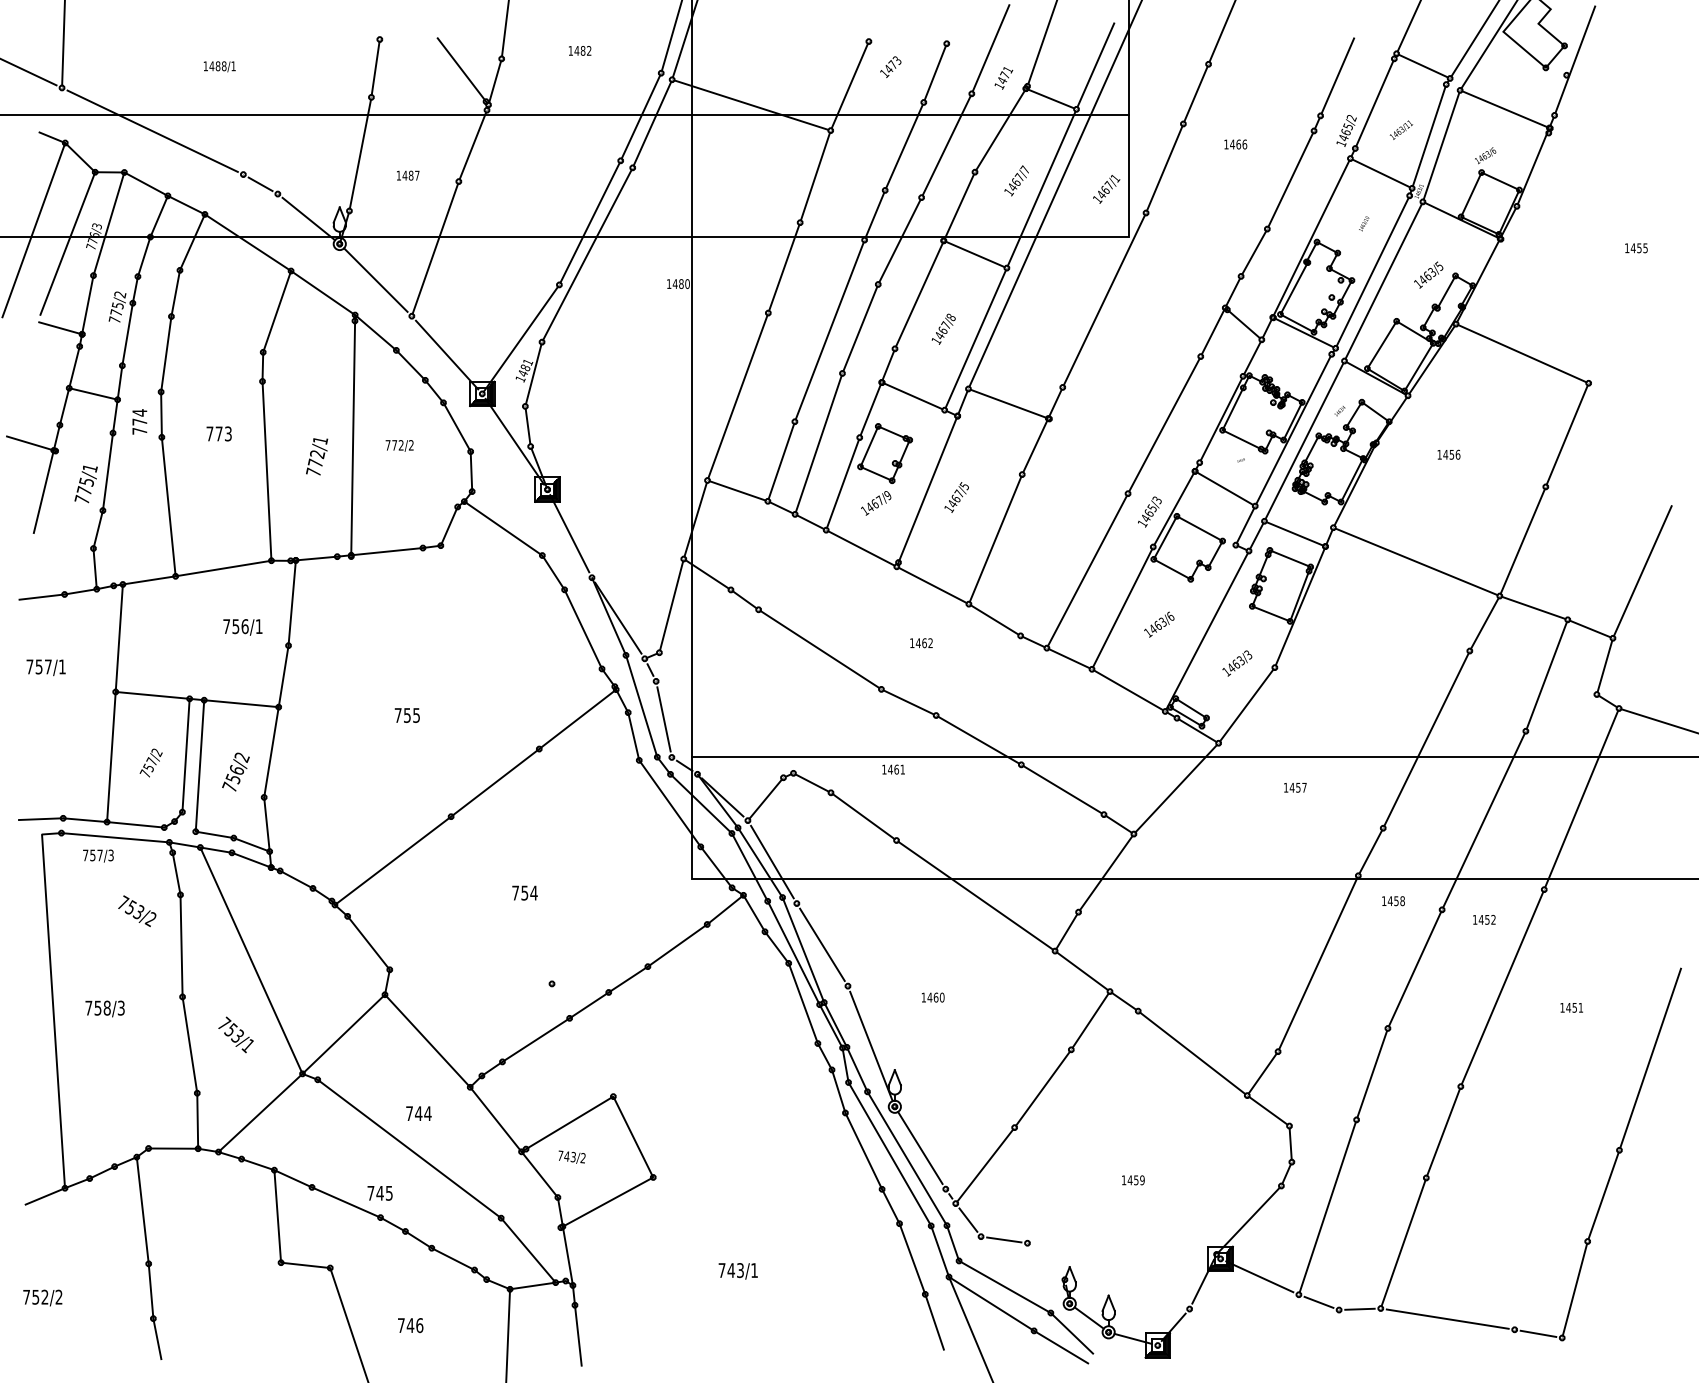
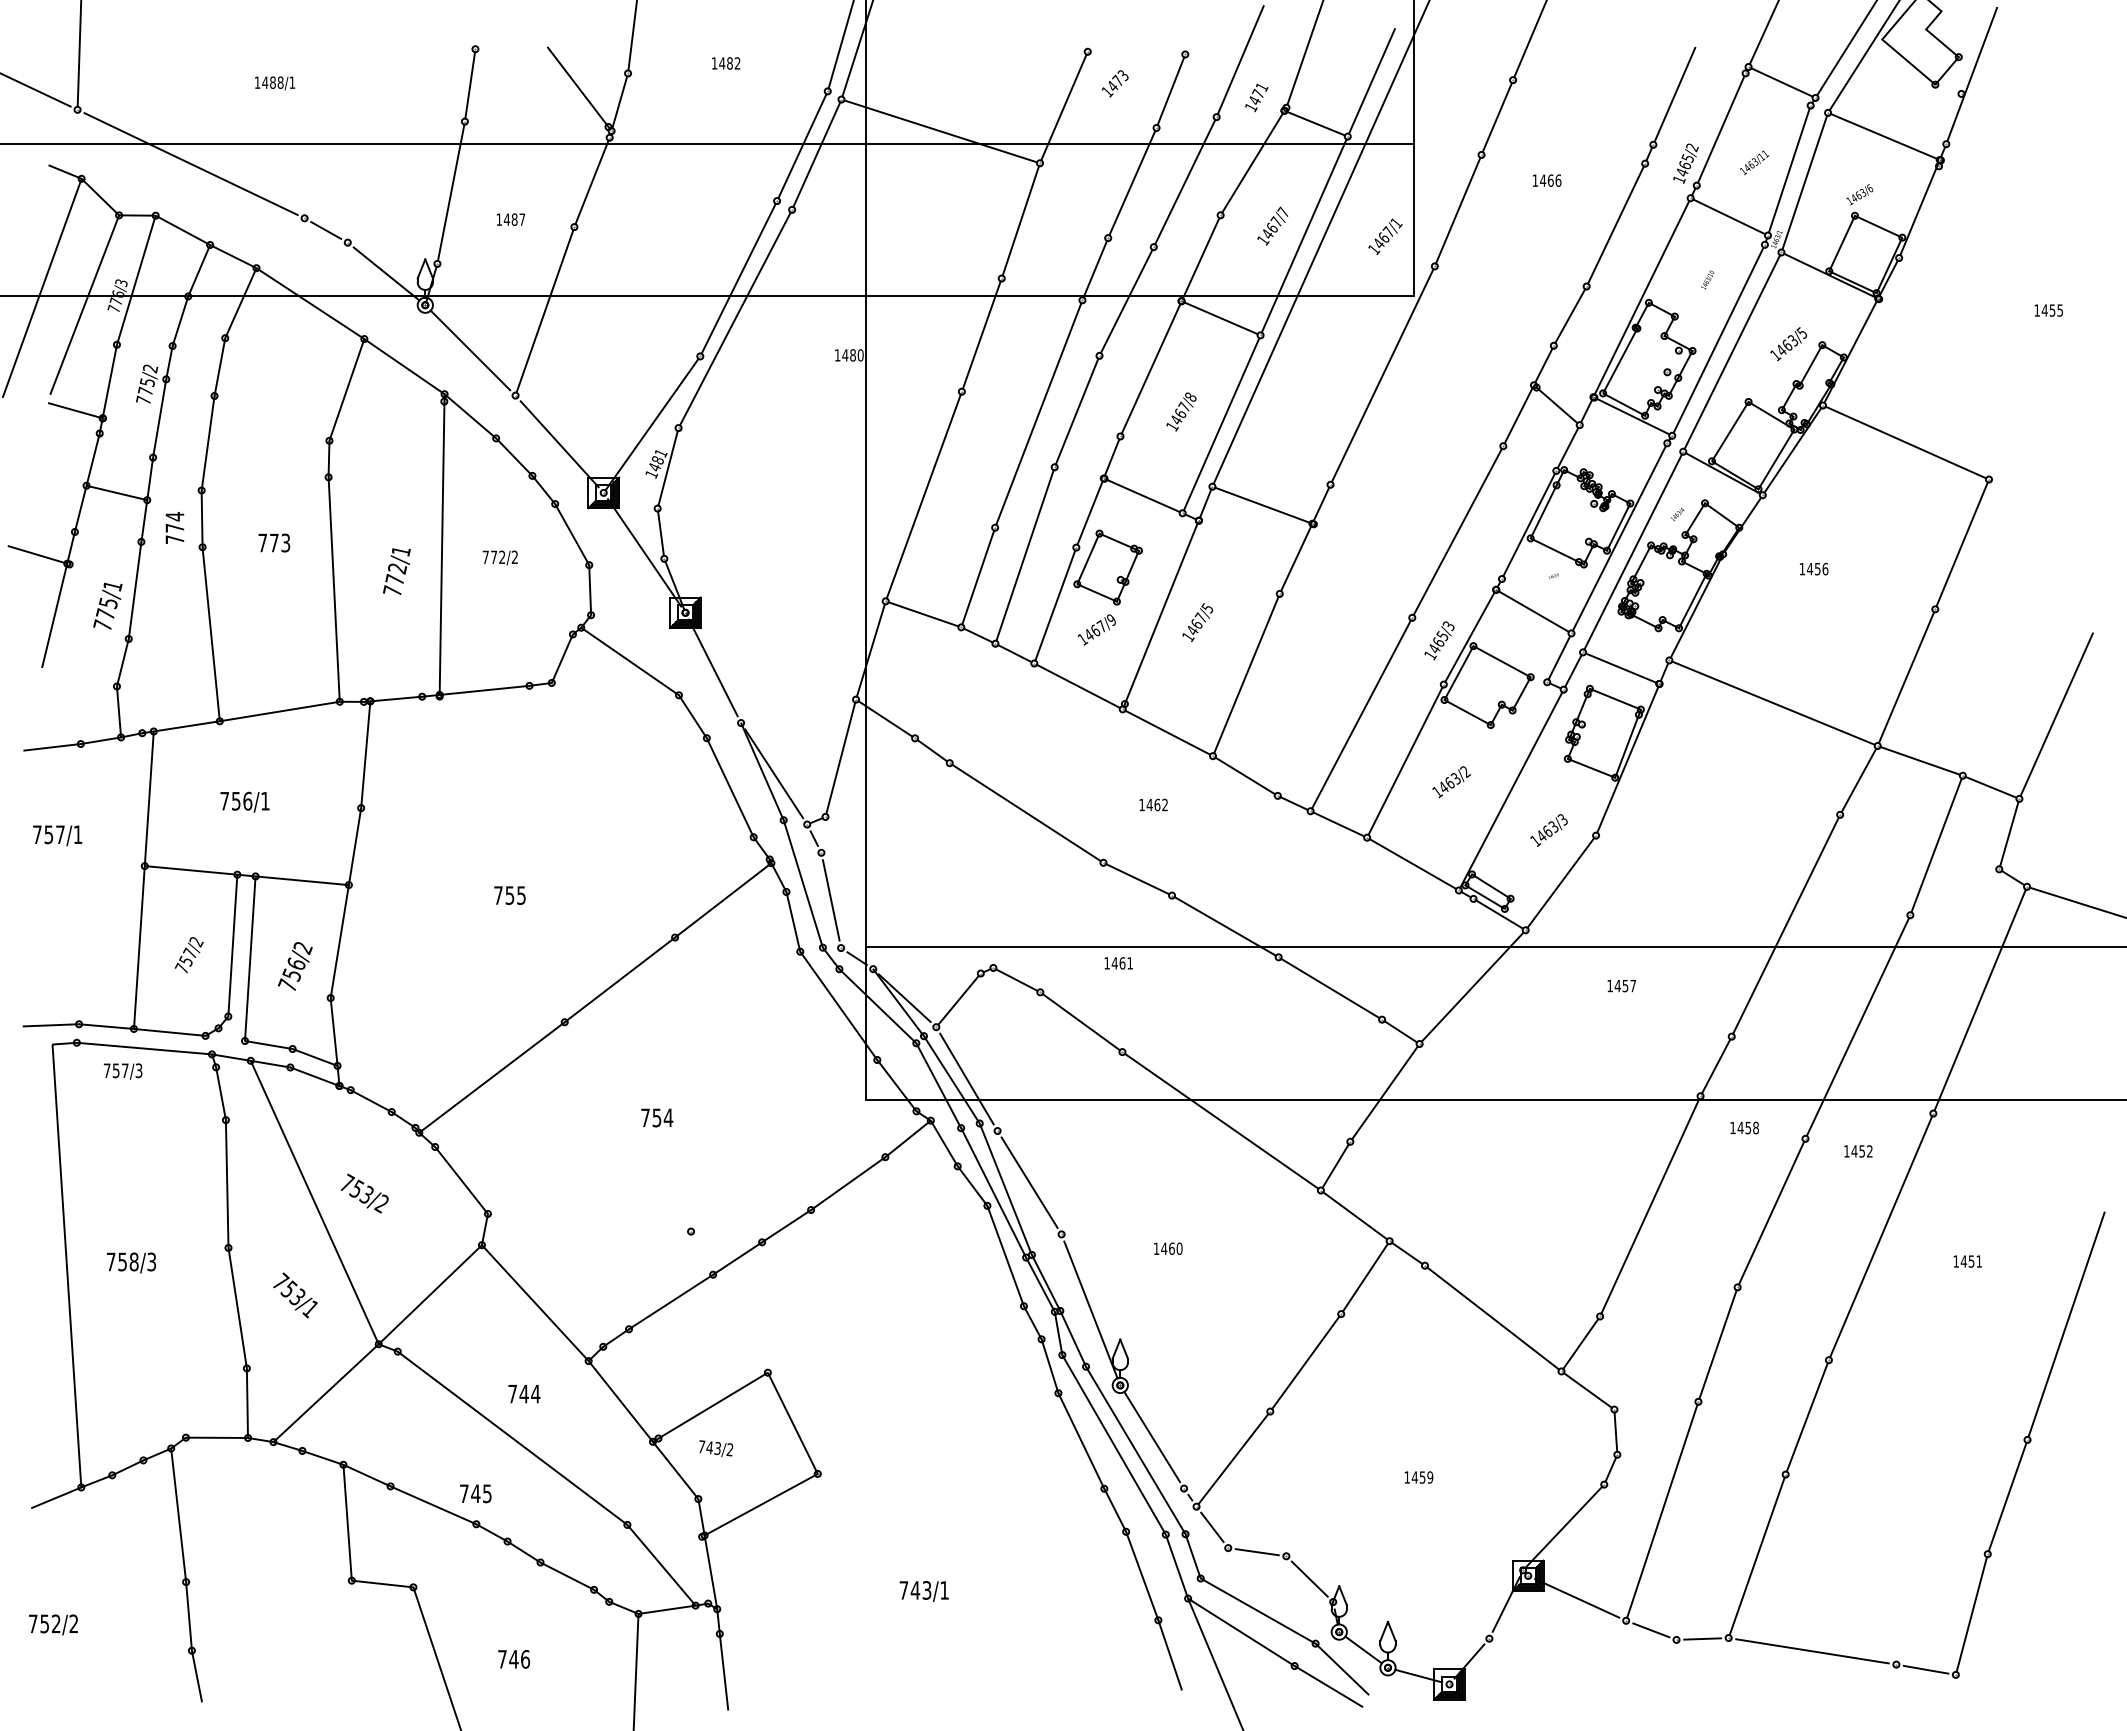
text: (1170, 616) -> (1465, 771), 1463/6 -> 1463/2
text: (242, 626) -> (244, 801), moved
text: (137, 911) -> (364, 1193), moved
line: (1045, 1260) -> (1309, 1578), added

